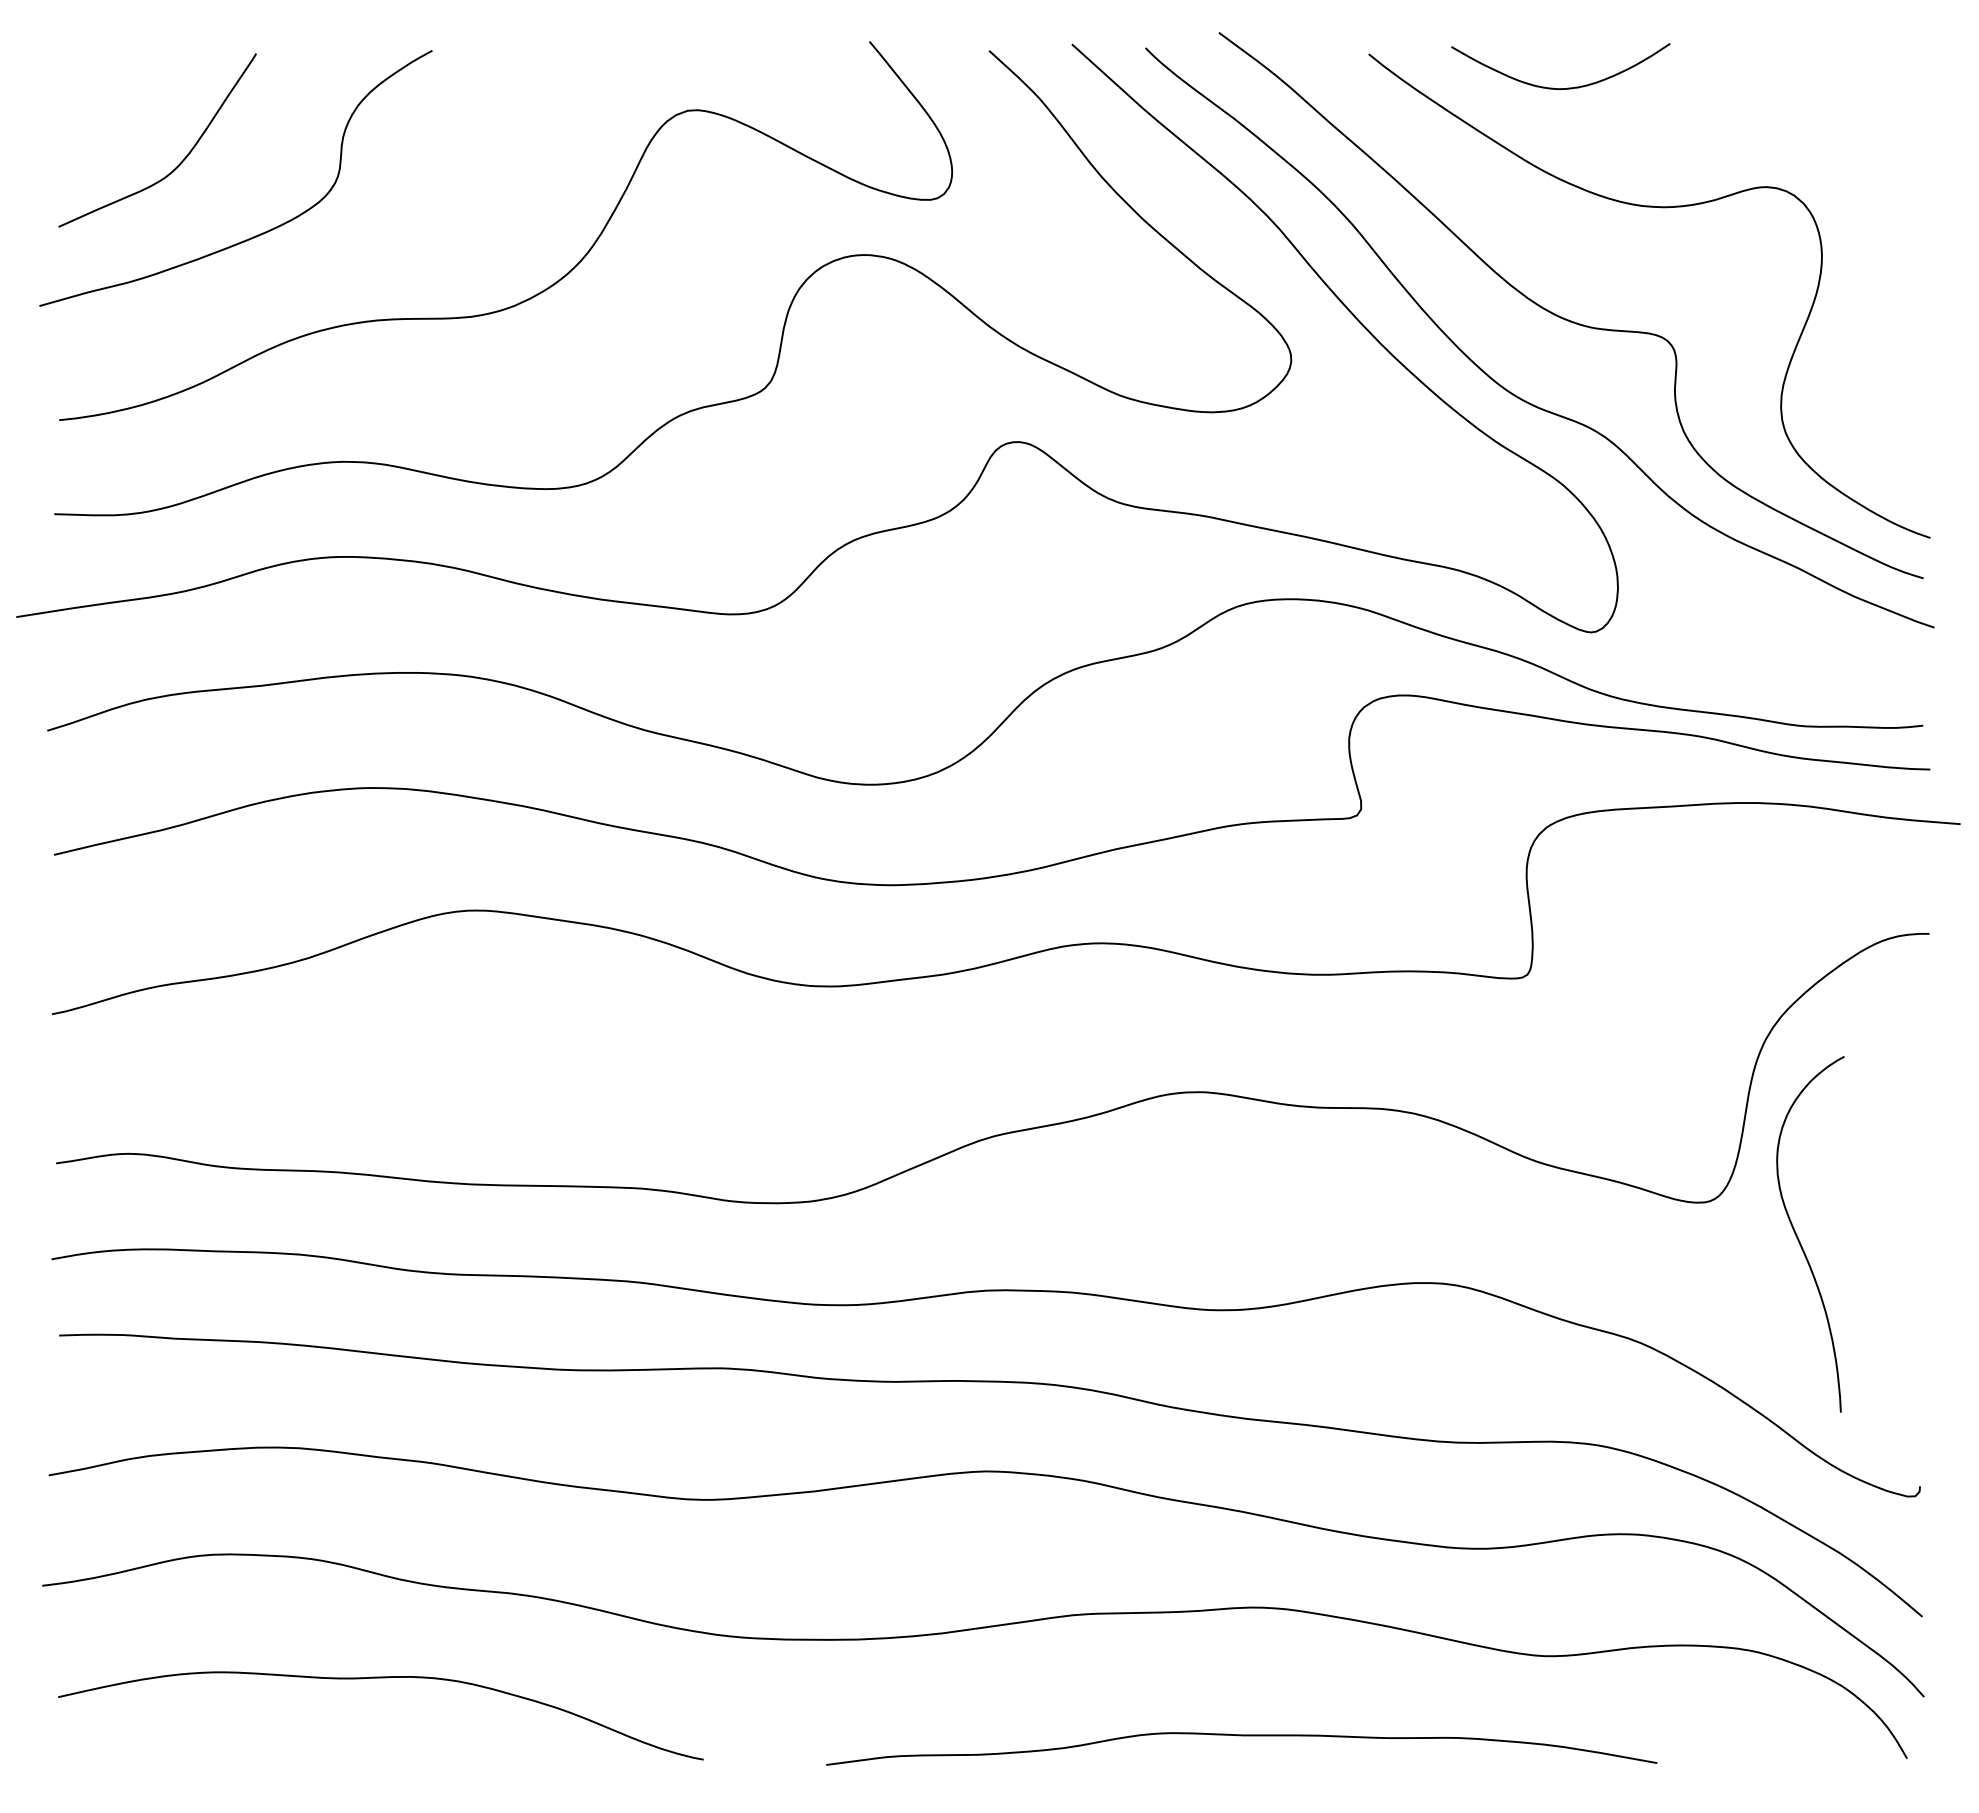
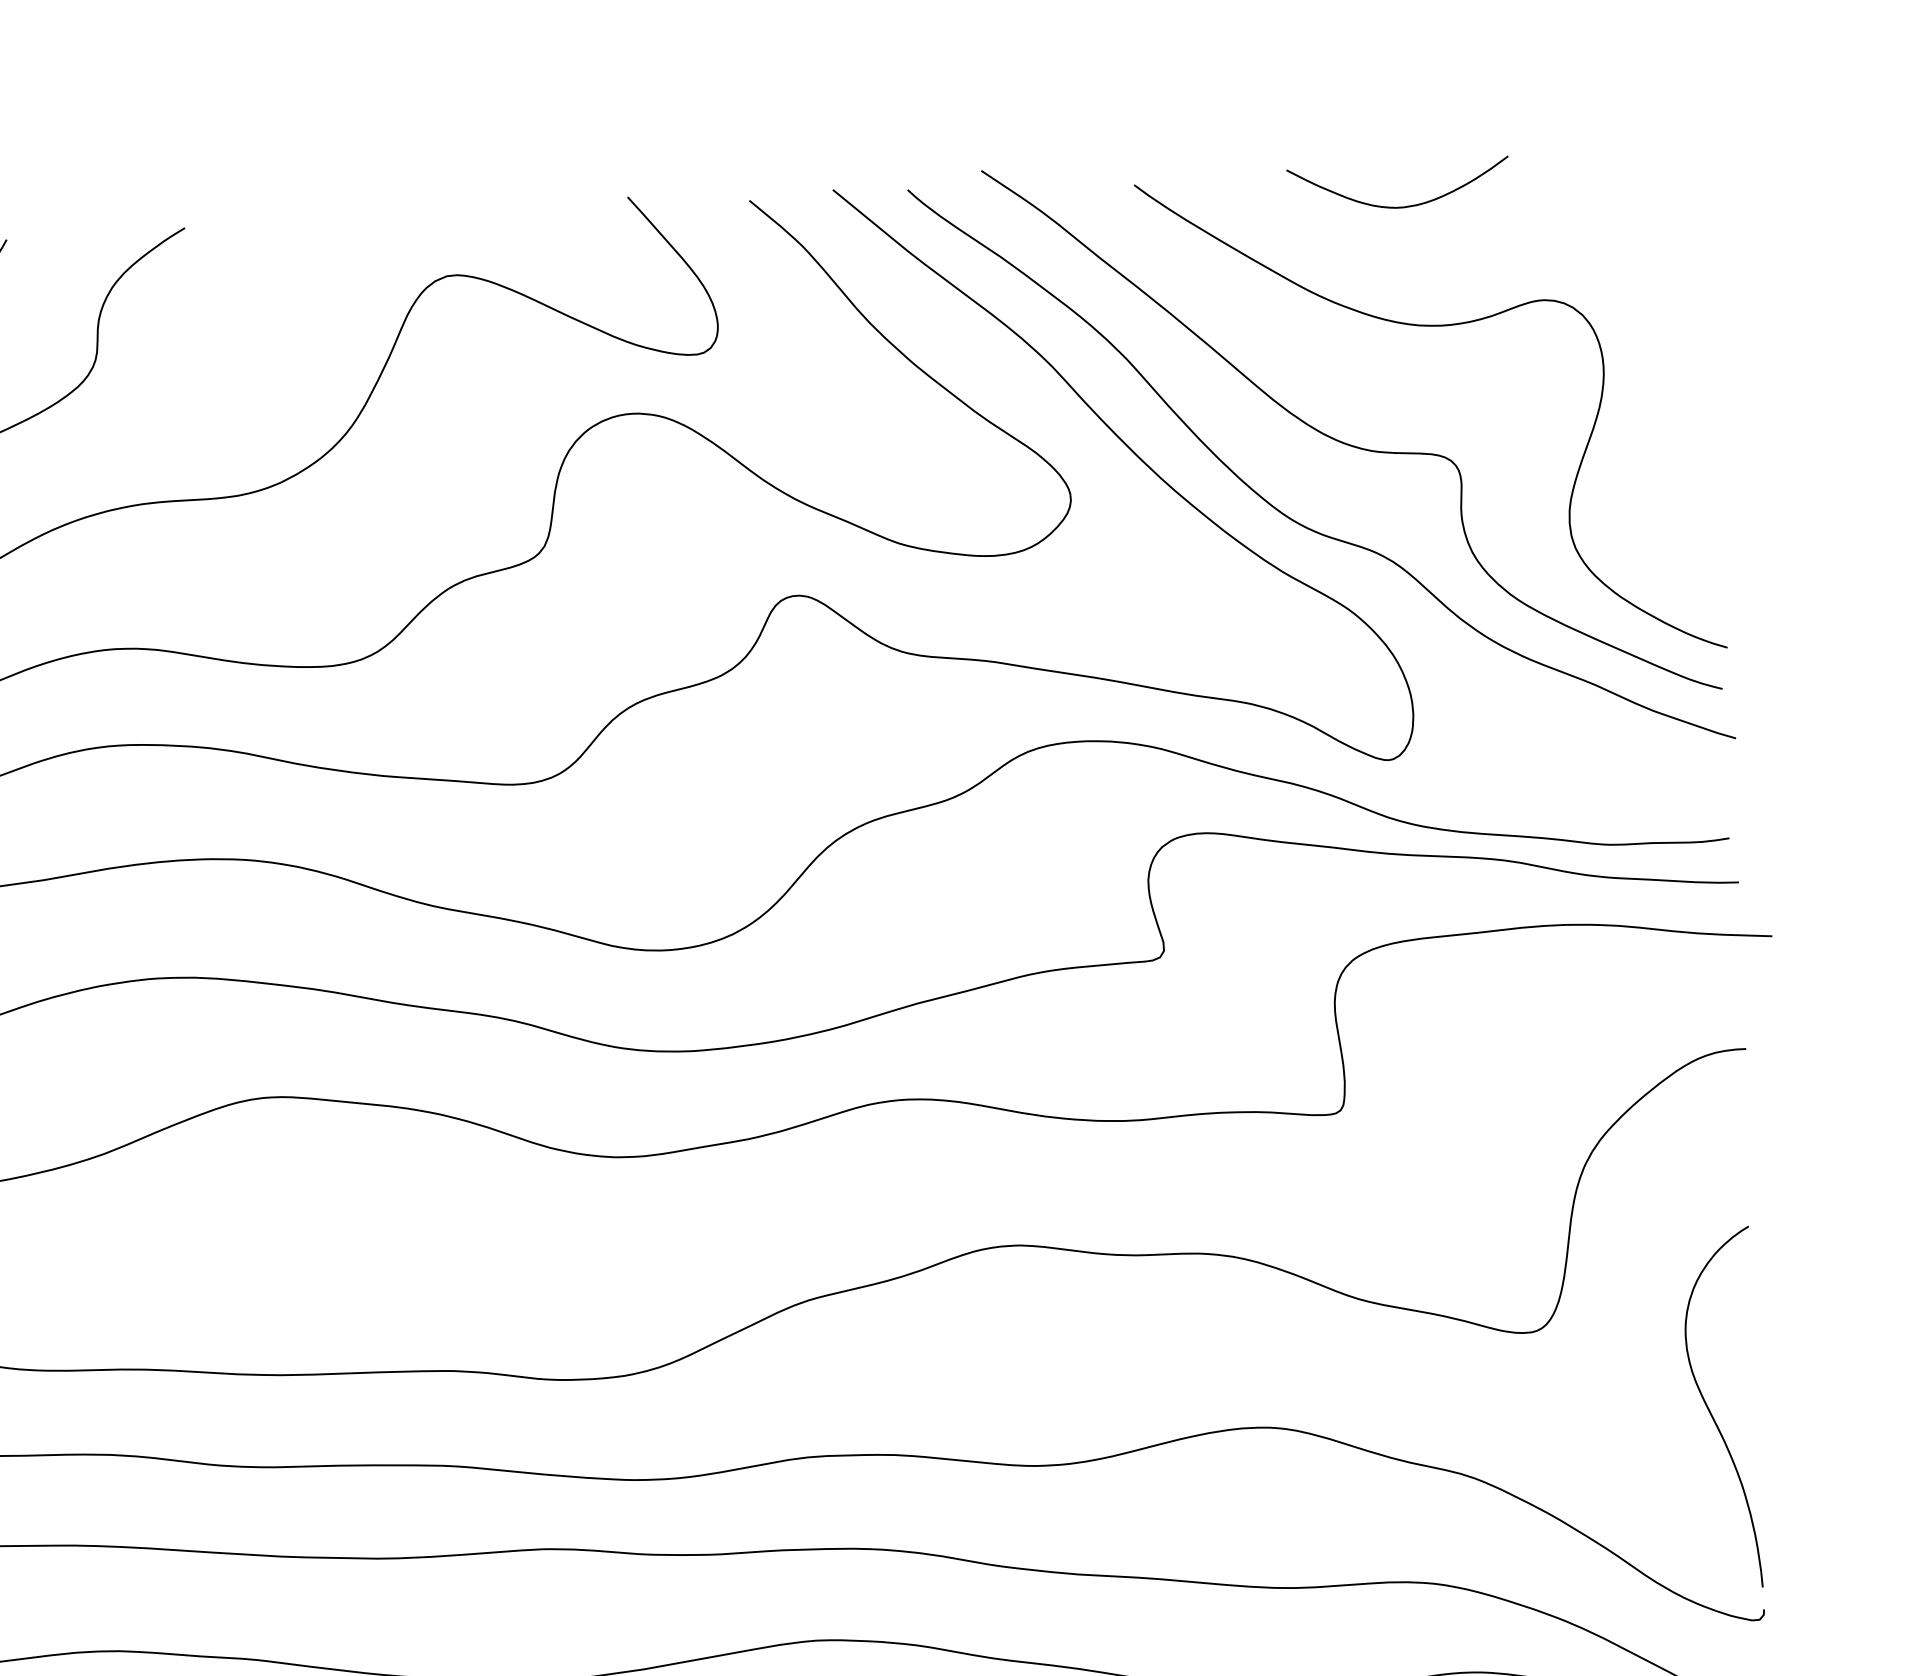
curve: (1560, 88) -> (1399, 207), moved
curve: (1799, 1239) -> (1712, 1414), moved

